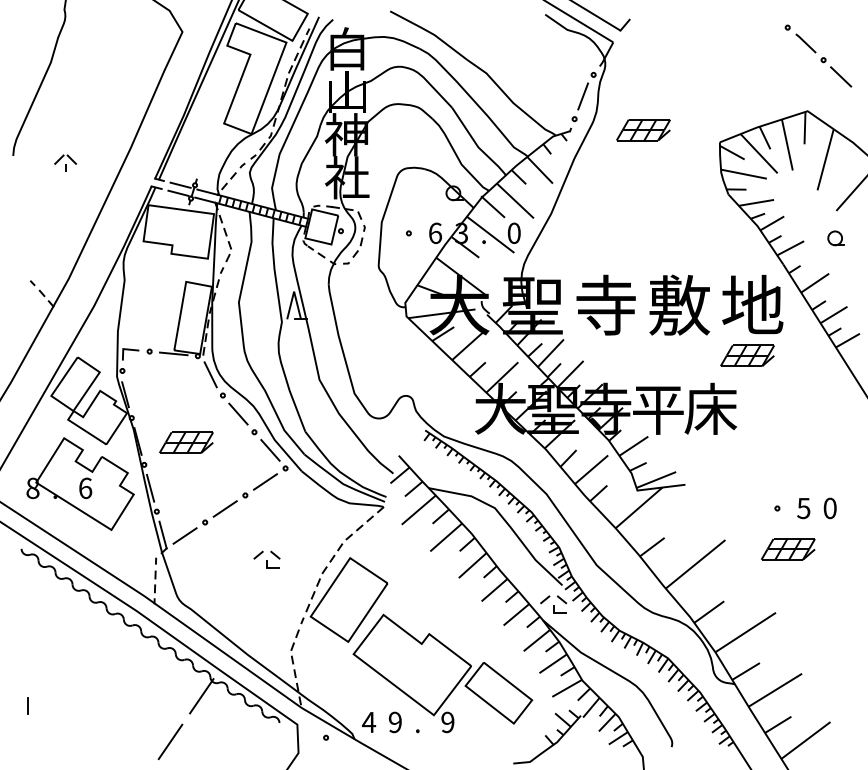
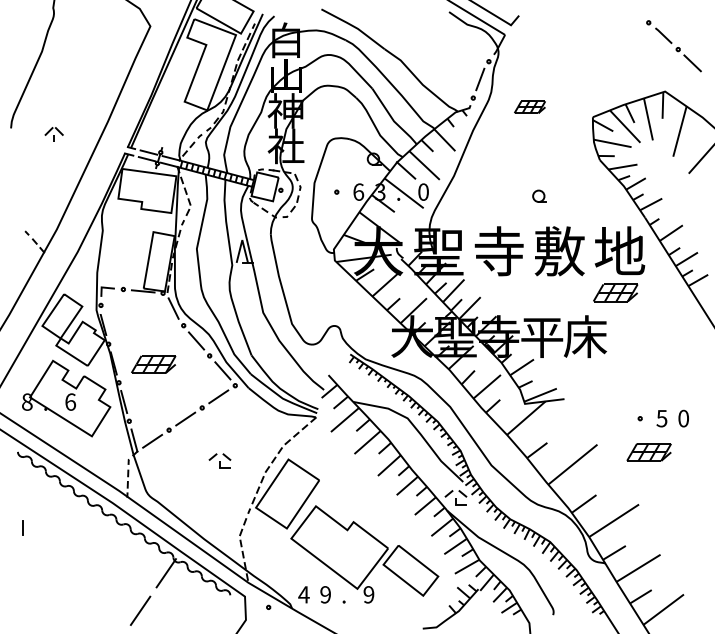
part: (642, 130) -> (529, 107), size x0.7
part: (836, 237) -> (539, 195), moved
line: (27, 705) -> (22, 527), moved

